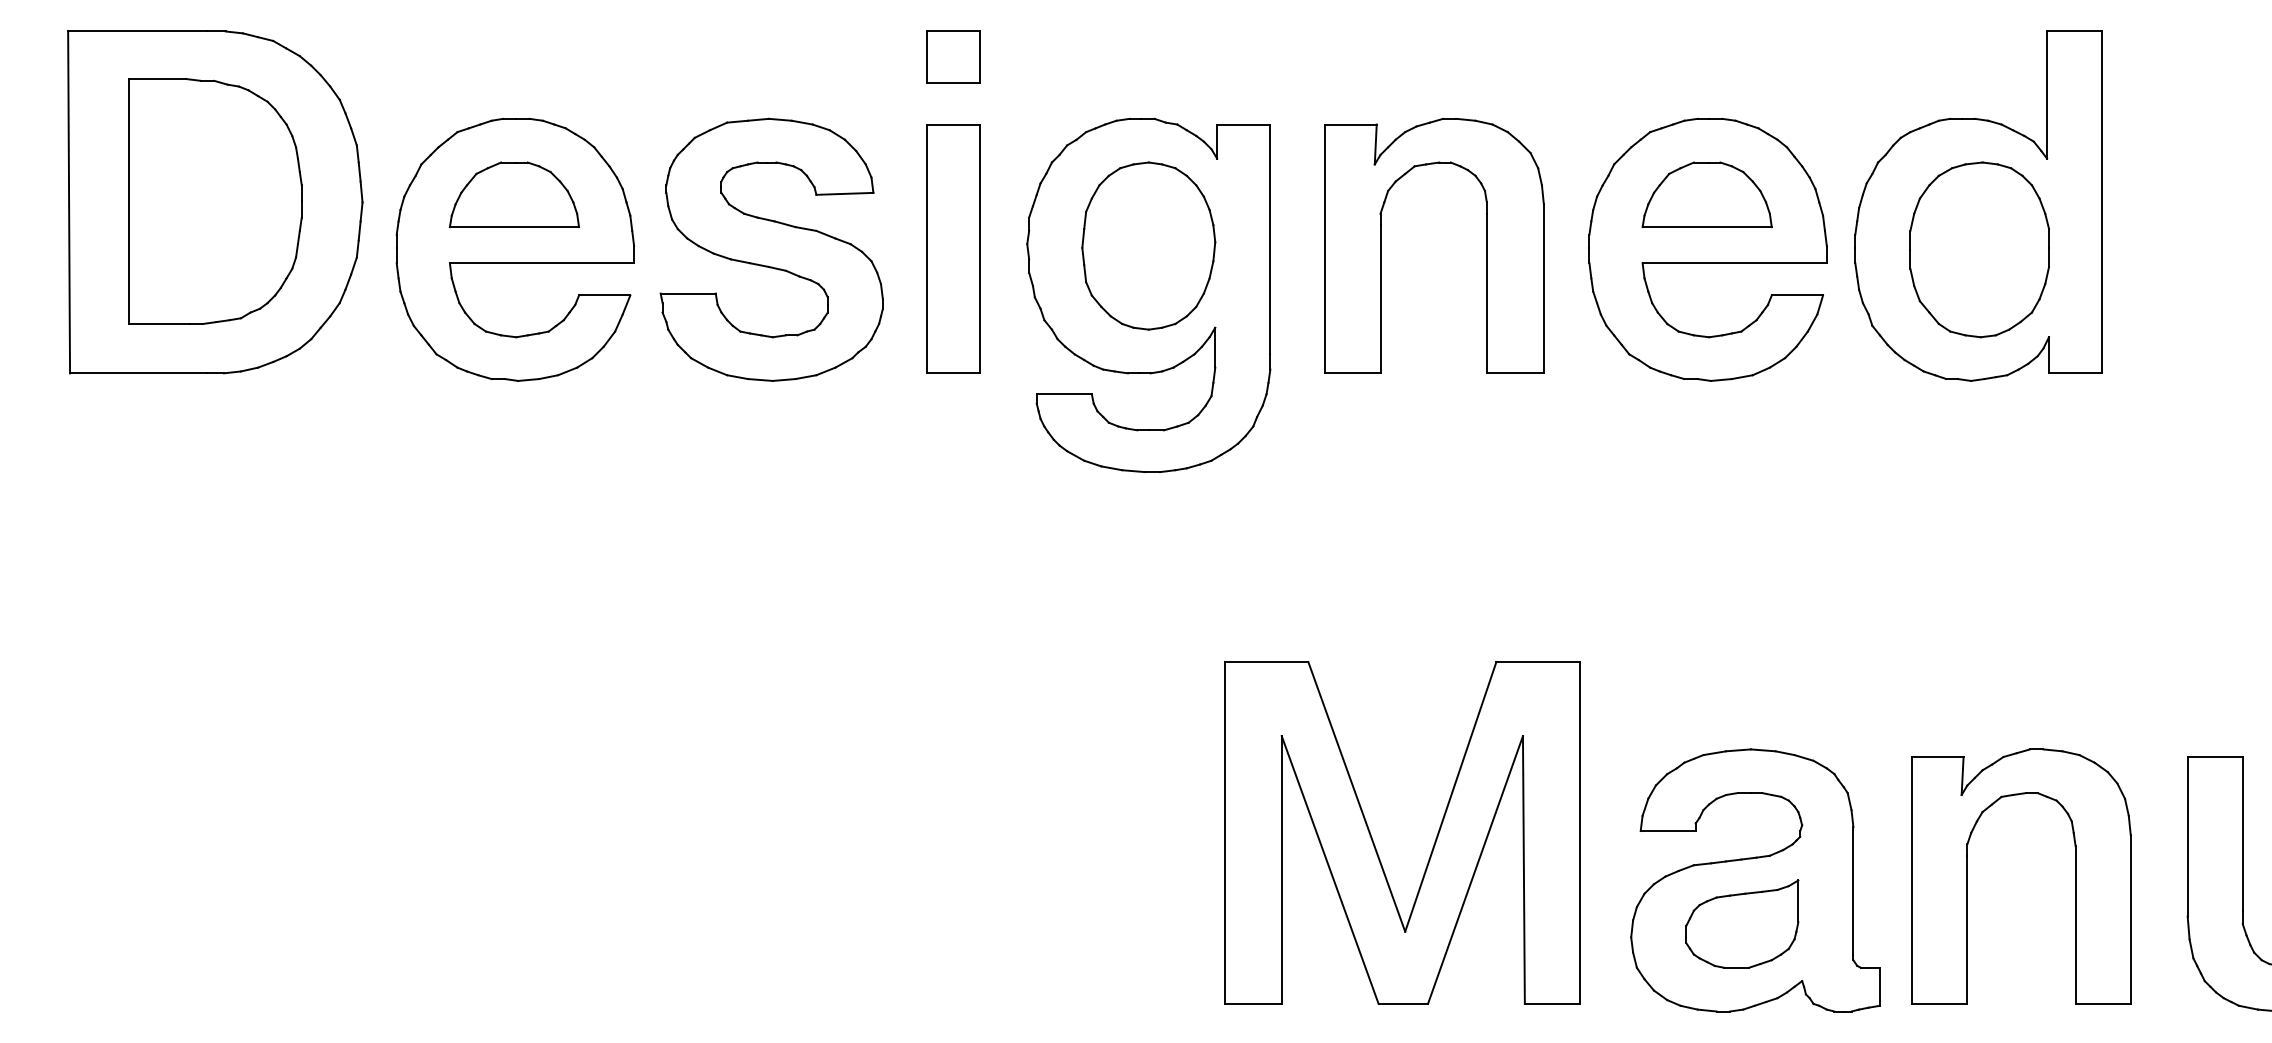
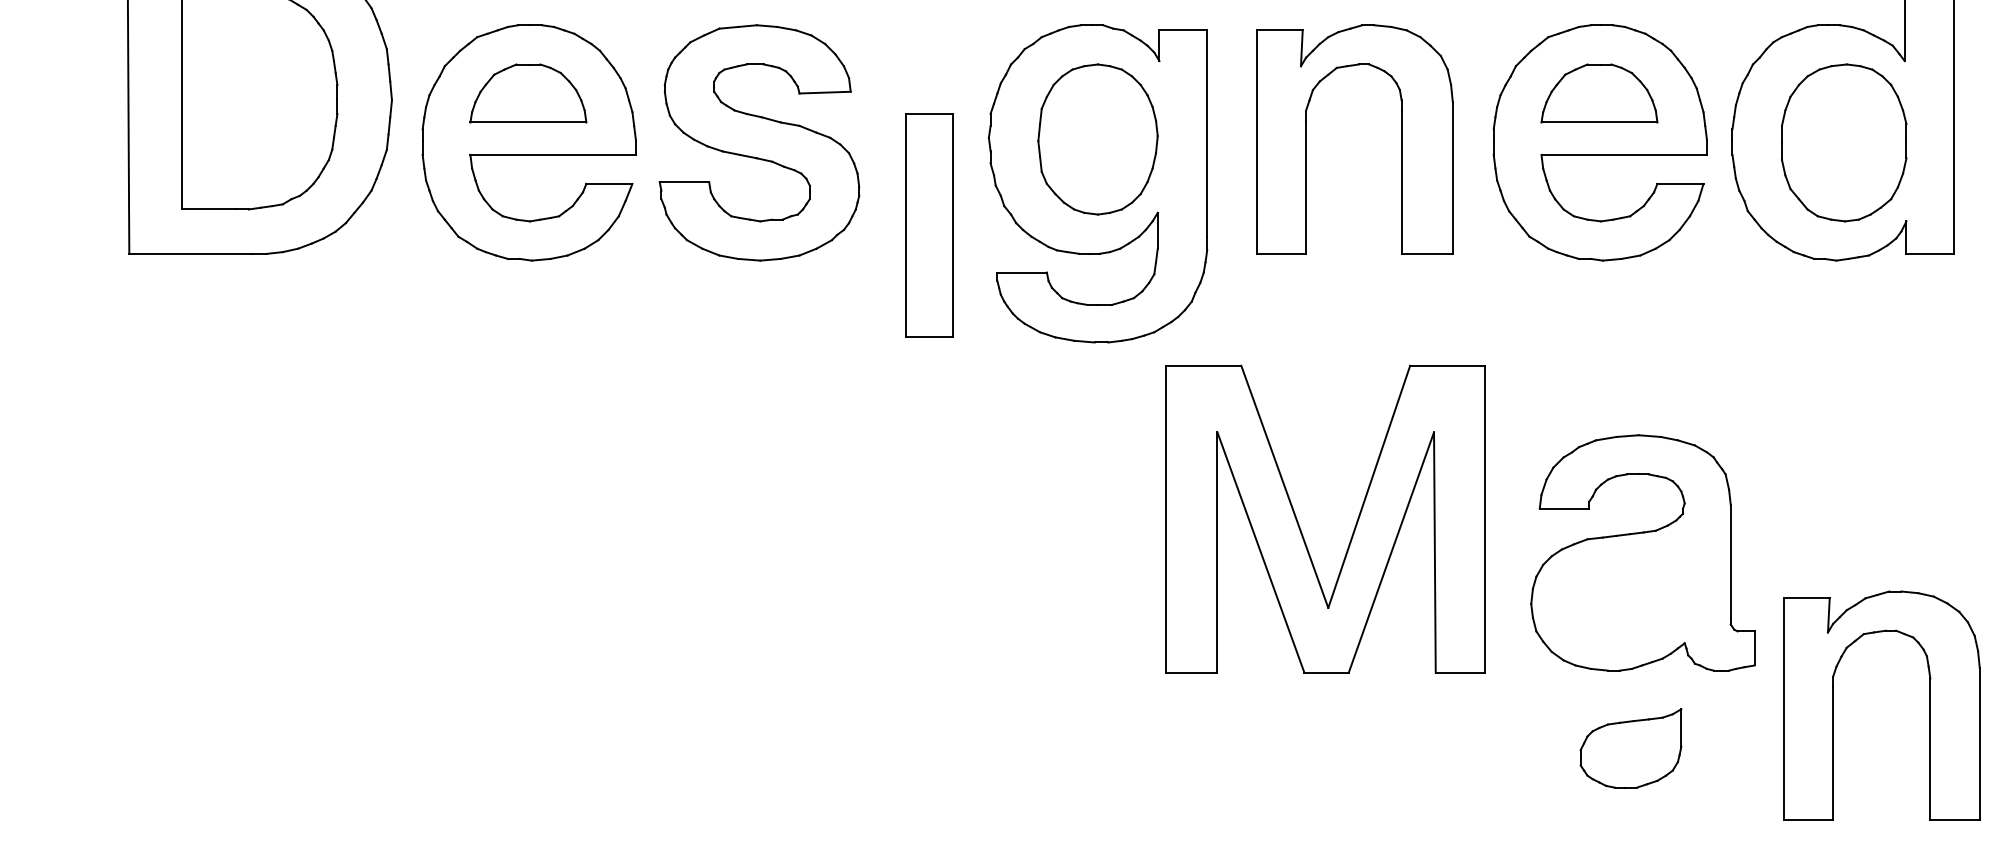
part: (953, 248) -> (929, 225), moved
part: (1374, 842) -> (1300, 527), moved
part: (1755, 880) -> (1642, 552), moved

